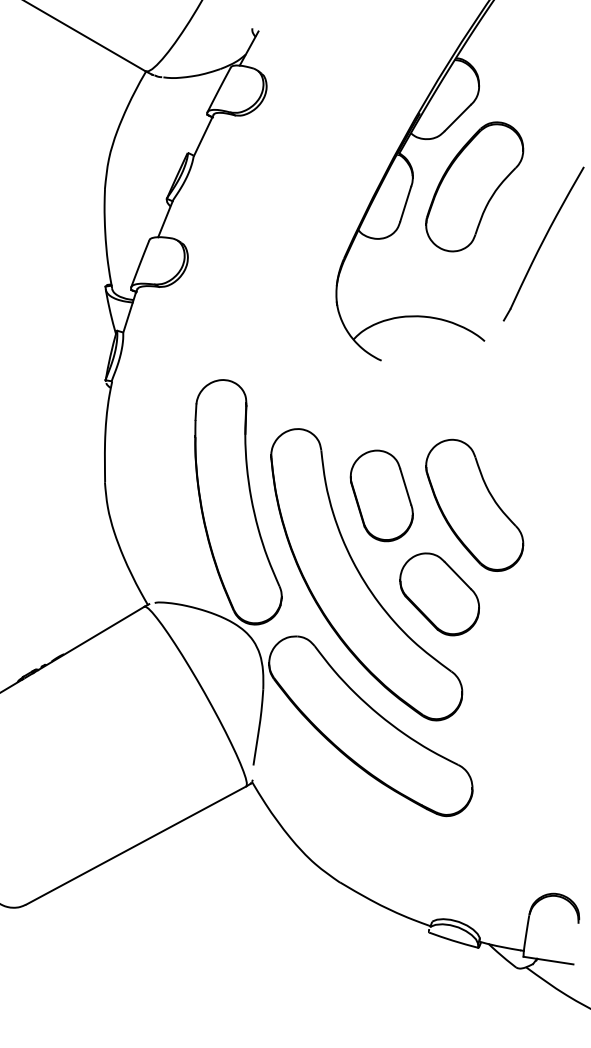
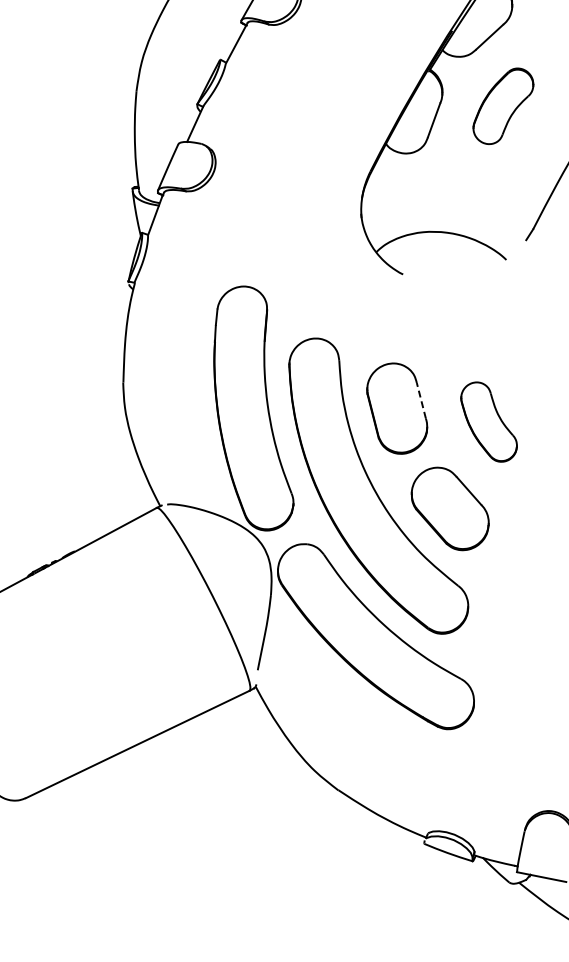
part: (474, 186) -> (503, 105), size x0.6
line: (405, 486) -> (421, 400), solid -> dashed
part: (474, 504) -> (488, 421), size x0.6

